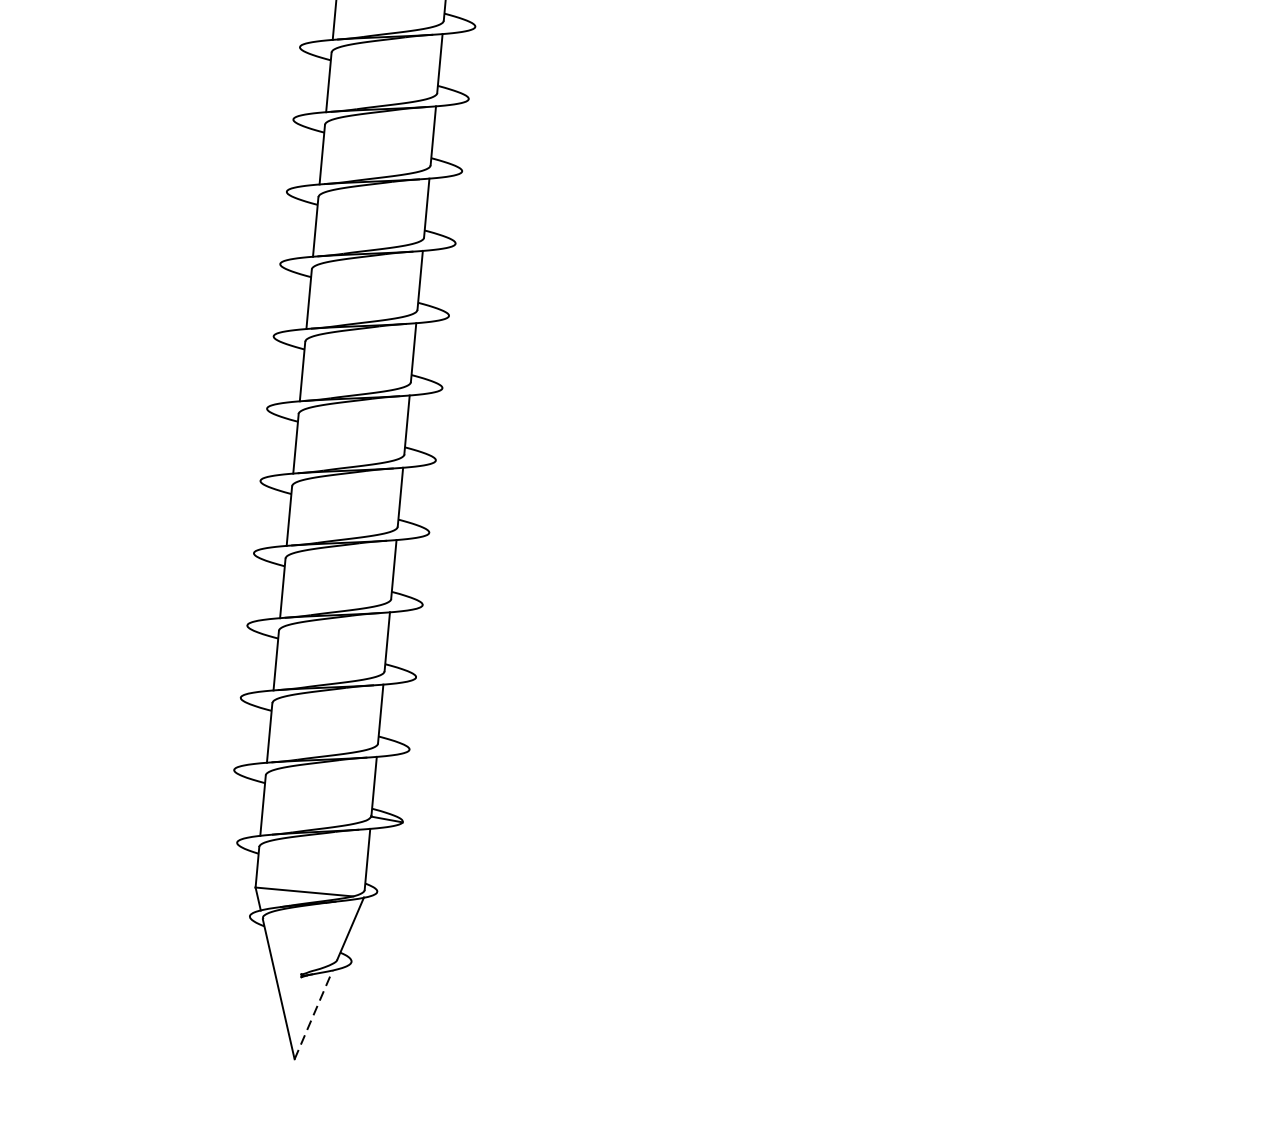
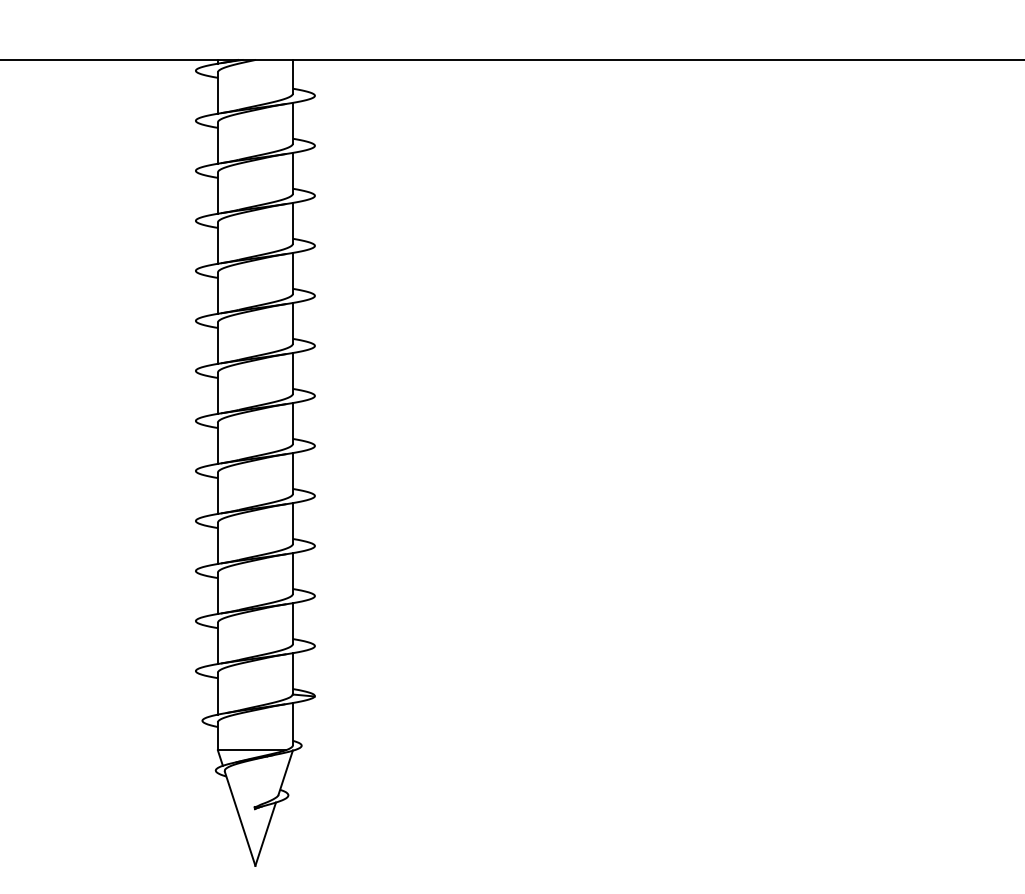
line: (313, 1013) -> (265, 833), dashed -> solid

